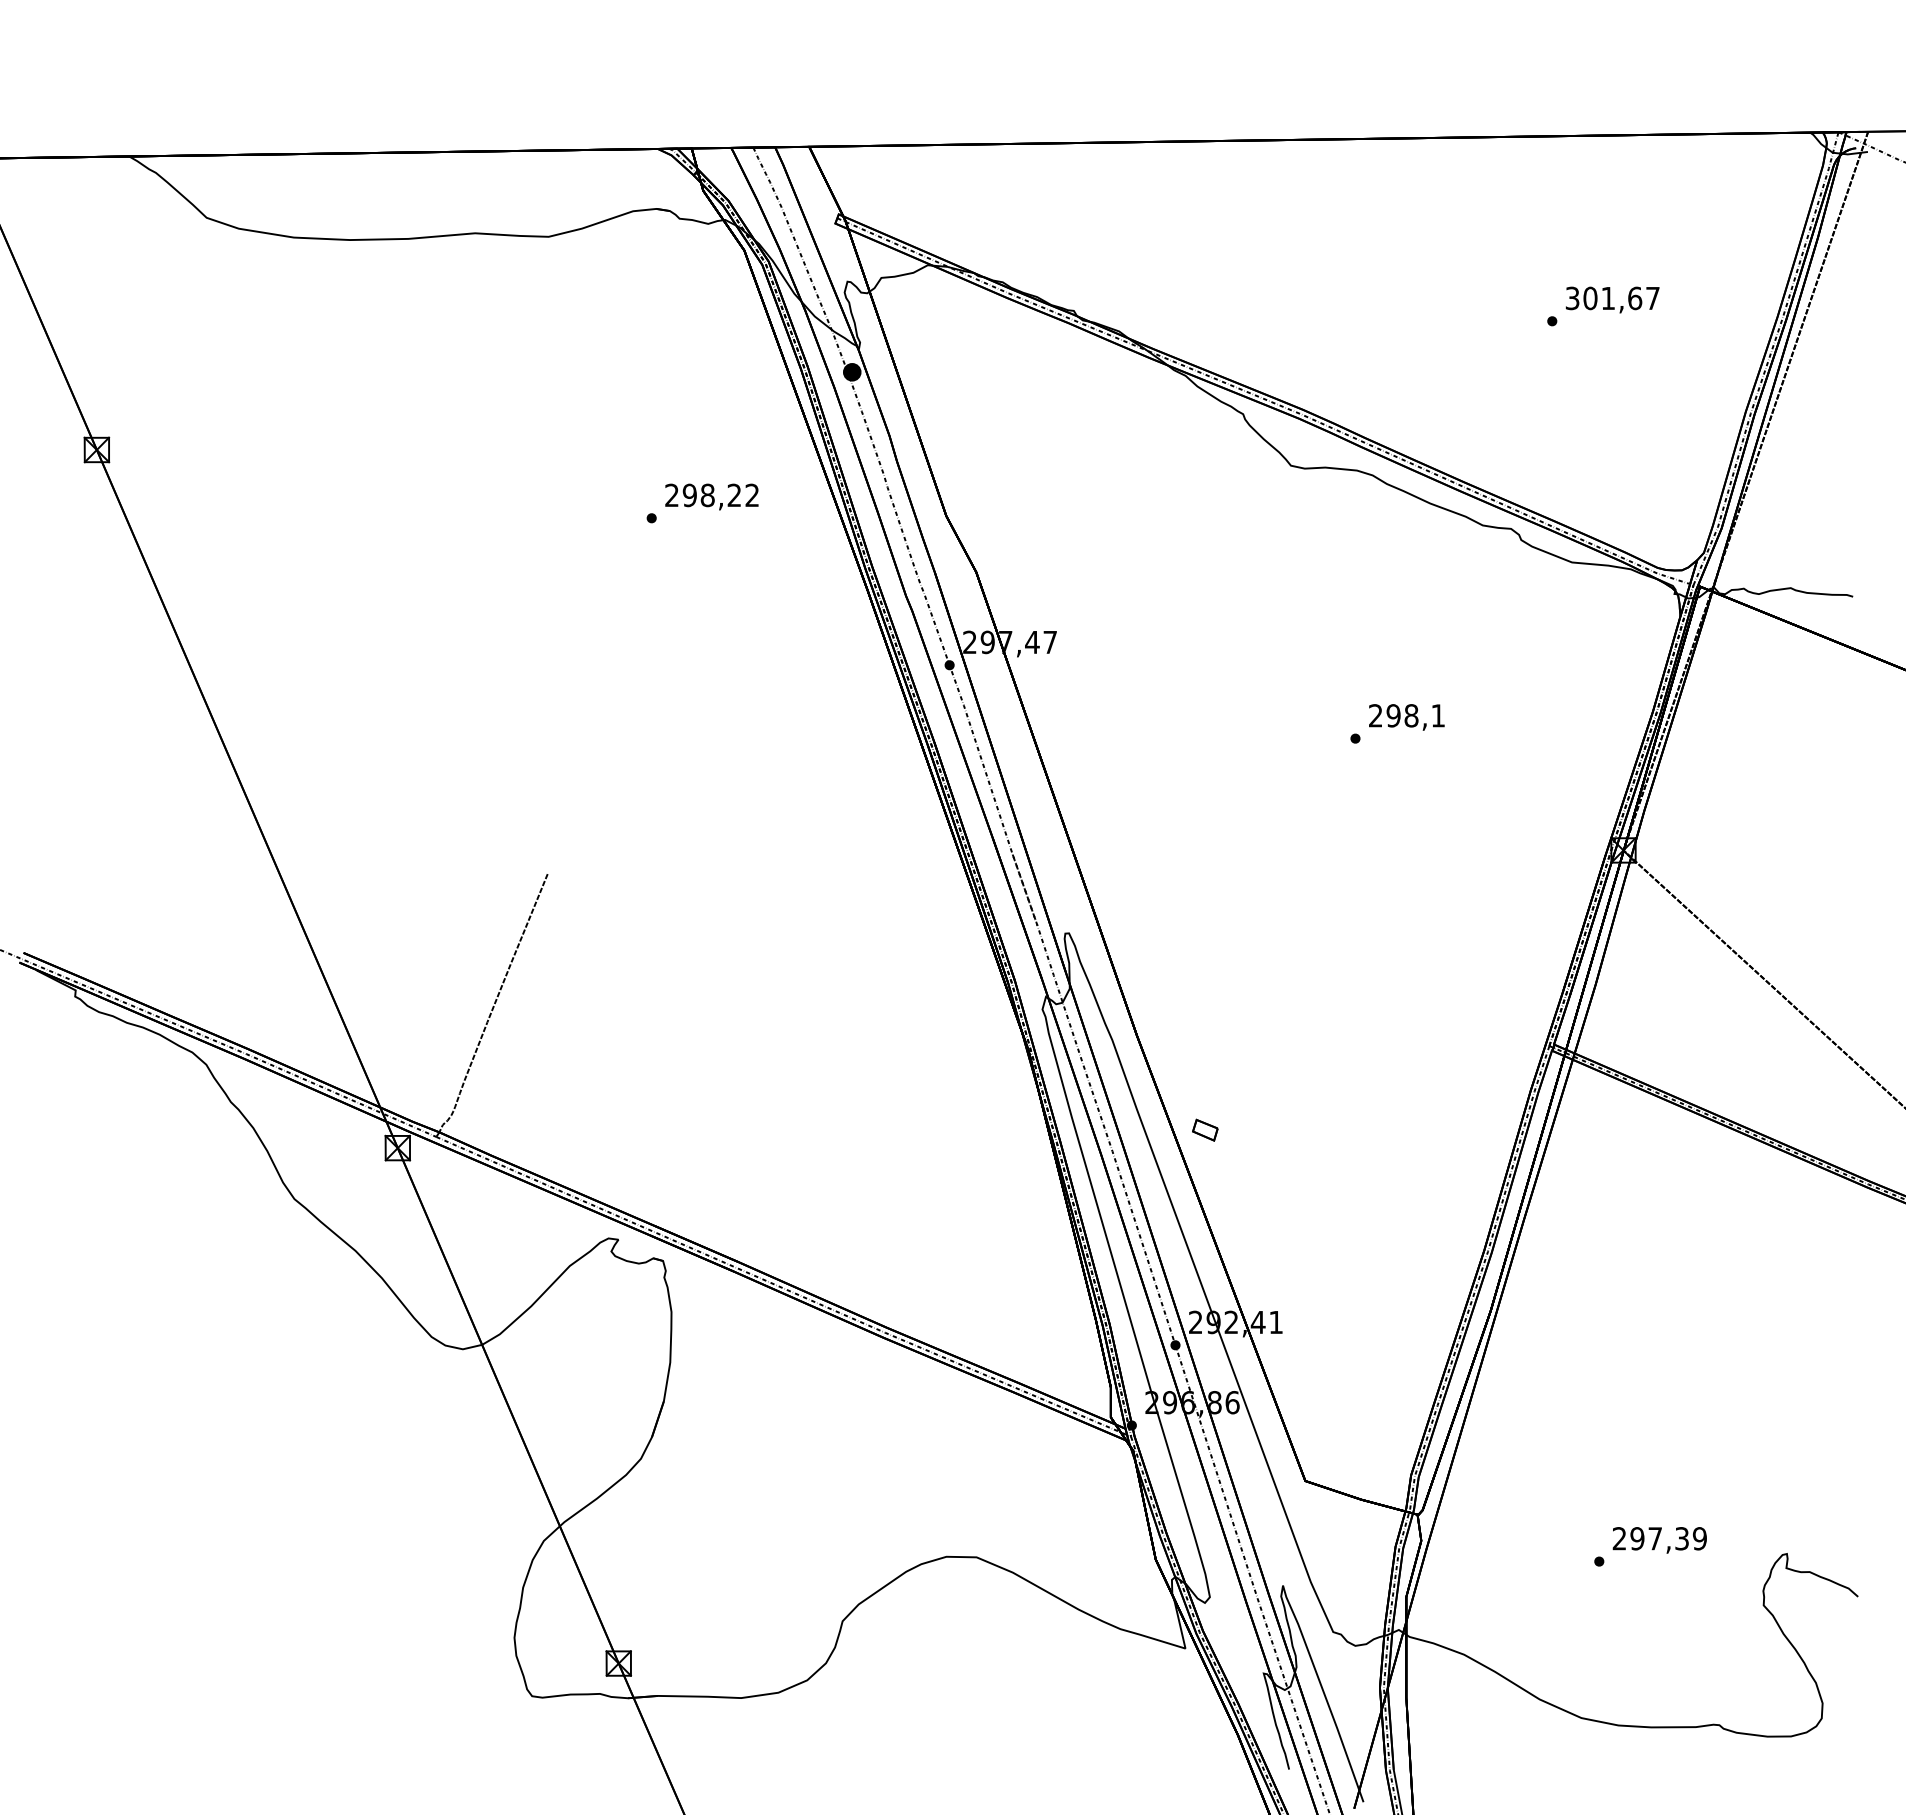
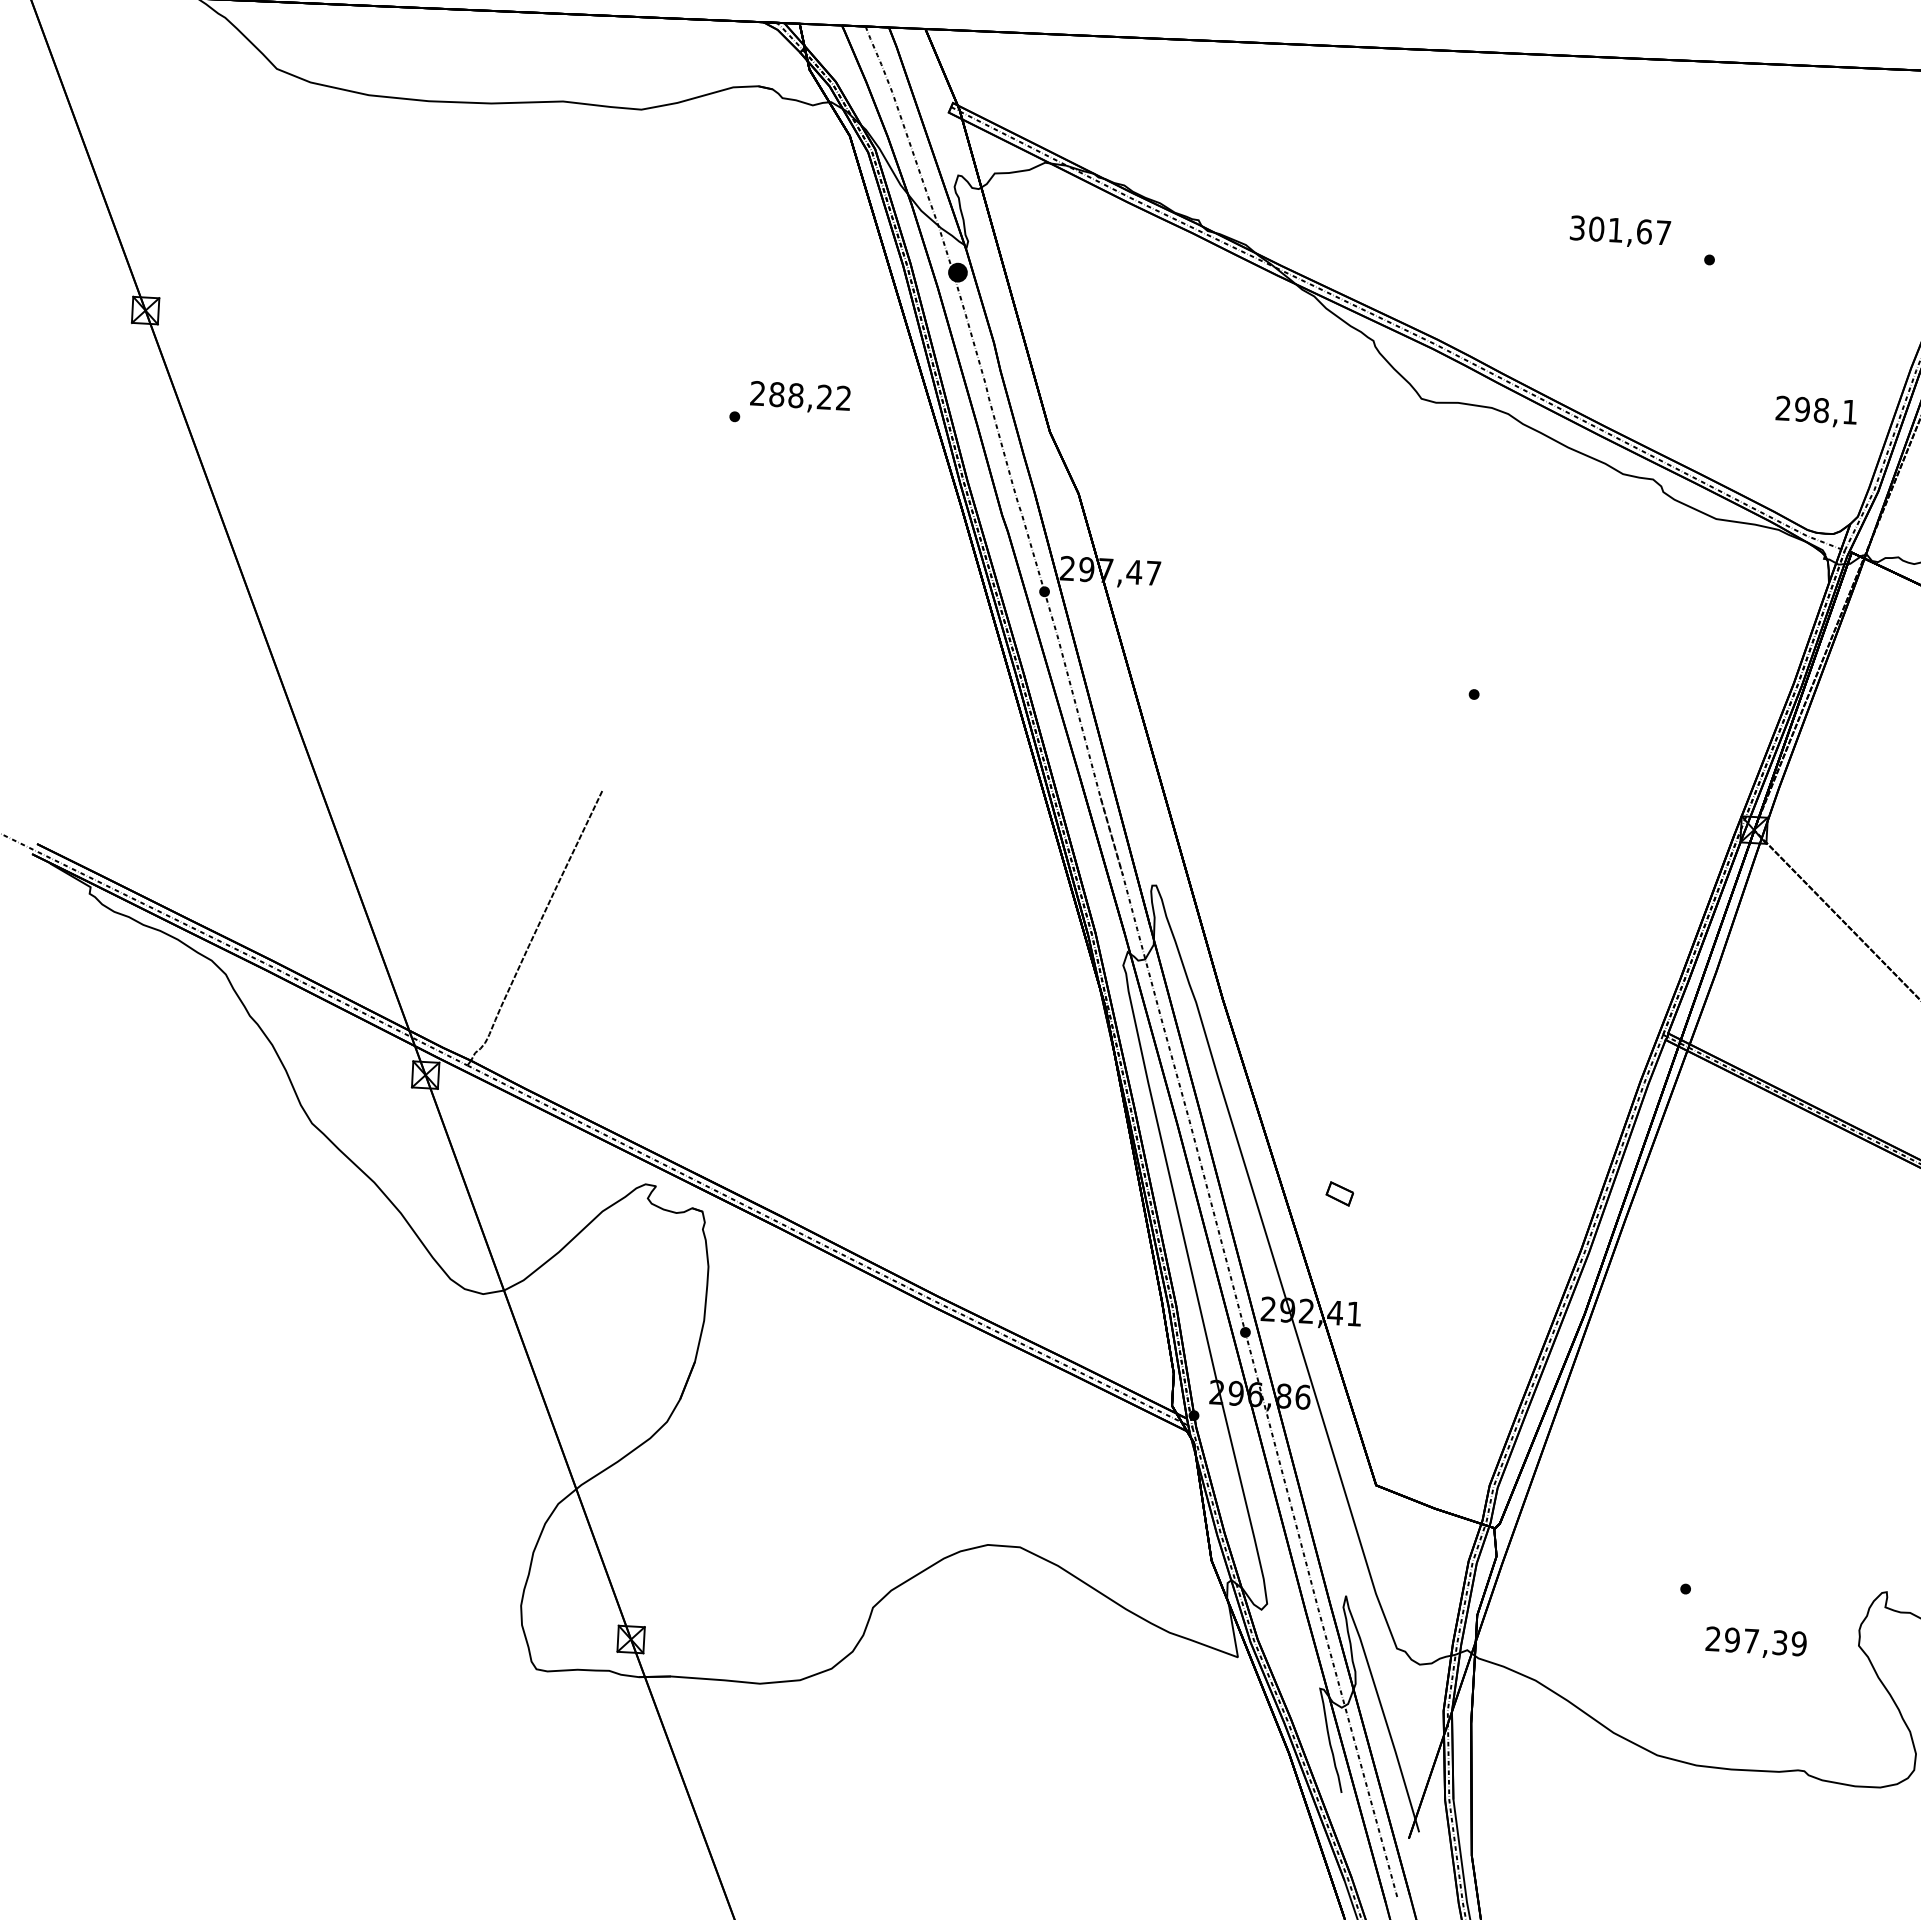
text: (1612, 299) -> (1620, 231), moved
text: (689, 495) -> (776, 394), 298,22 -> 288,22
text: (1406, 717) -> (1816, 412), moved
part: (1205, 1129) -> (1340, 1193), moved
text: (1659, 1540) -> (1755, 1643), moved

